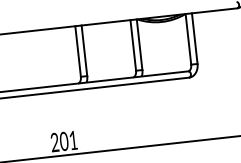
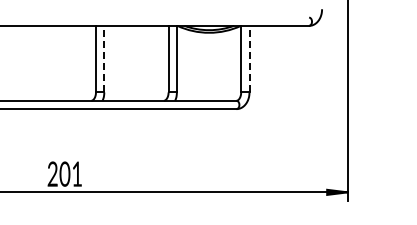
line: (194, 38) -> (249, 58), solid -> dashed
line: (84, 50) -> (104, 58), solid -> dashed

